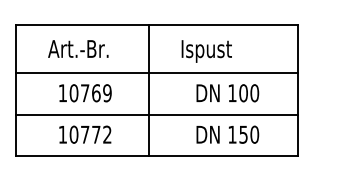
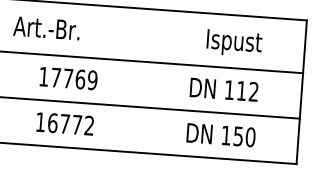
text: (78, 48) -> (47, 27), moved
text: (206, 51) -> (234, 43), moved
line: (148, 90) -> (137, 80), removed
text: (73, 93) -> (55, 77), 10769 -> 17769
text: (249, 93) -> (248, 91), 100 -> 112
text: (73, 134) -> (52, 122), 10772 -> 16772

